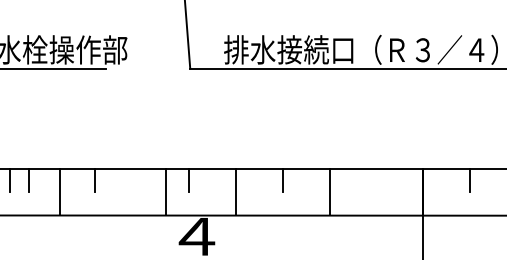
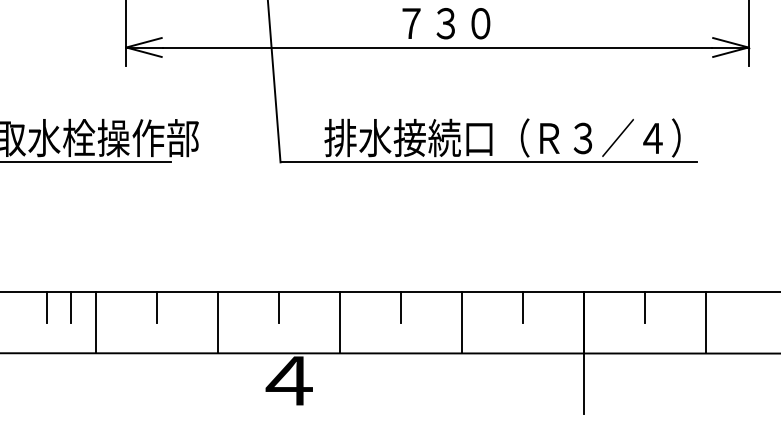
line: (376, 180) -> (522, 307), added
line: (59, 191) -> (95, 322), moved
line: (165, 191) -> (217, 322), moved

